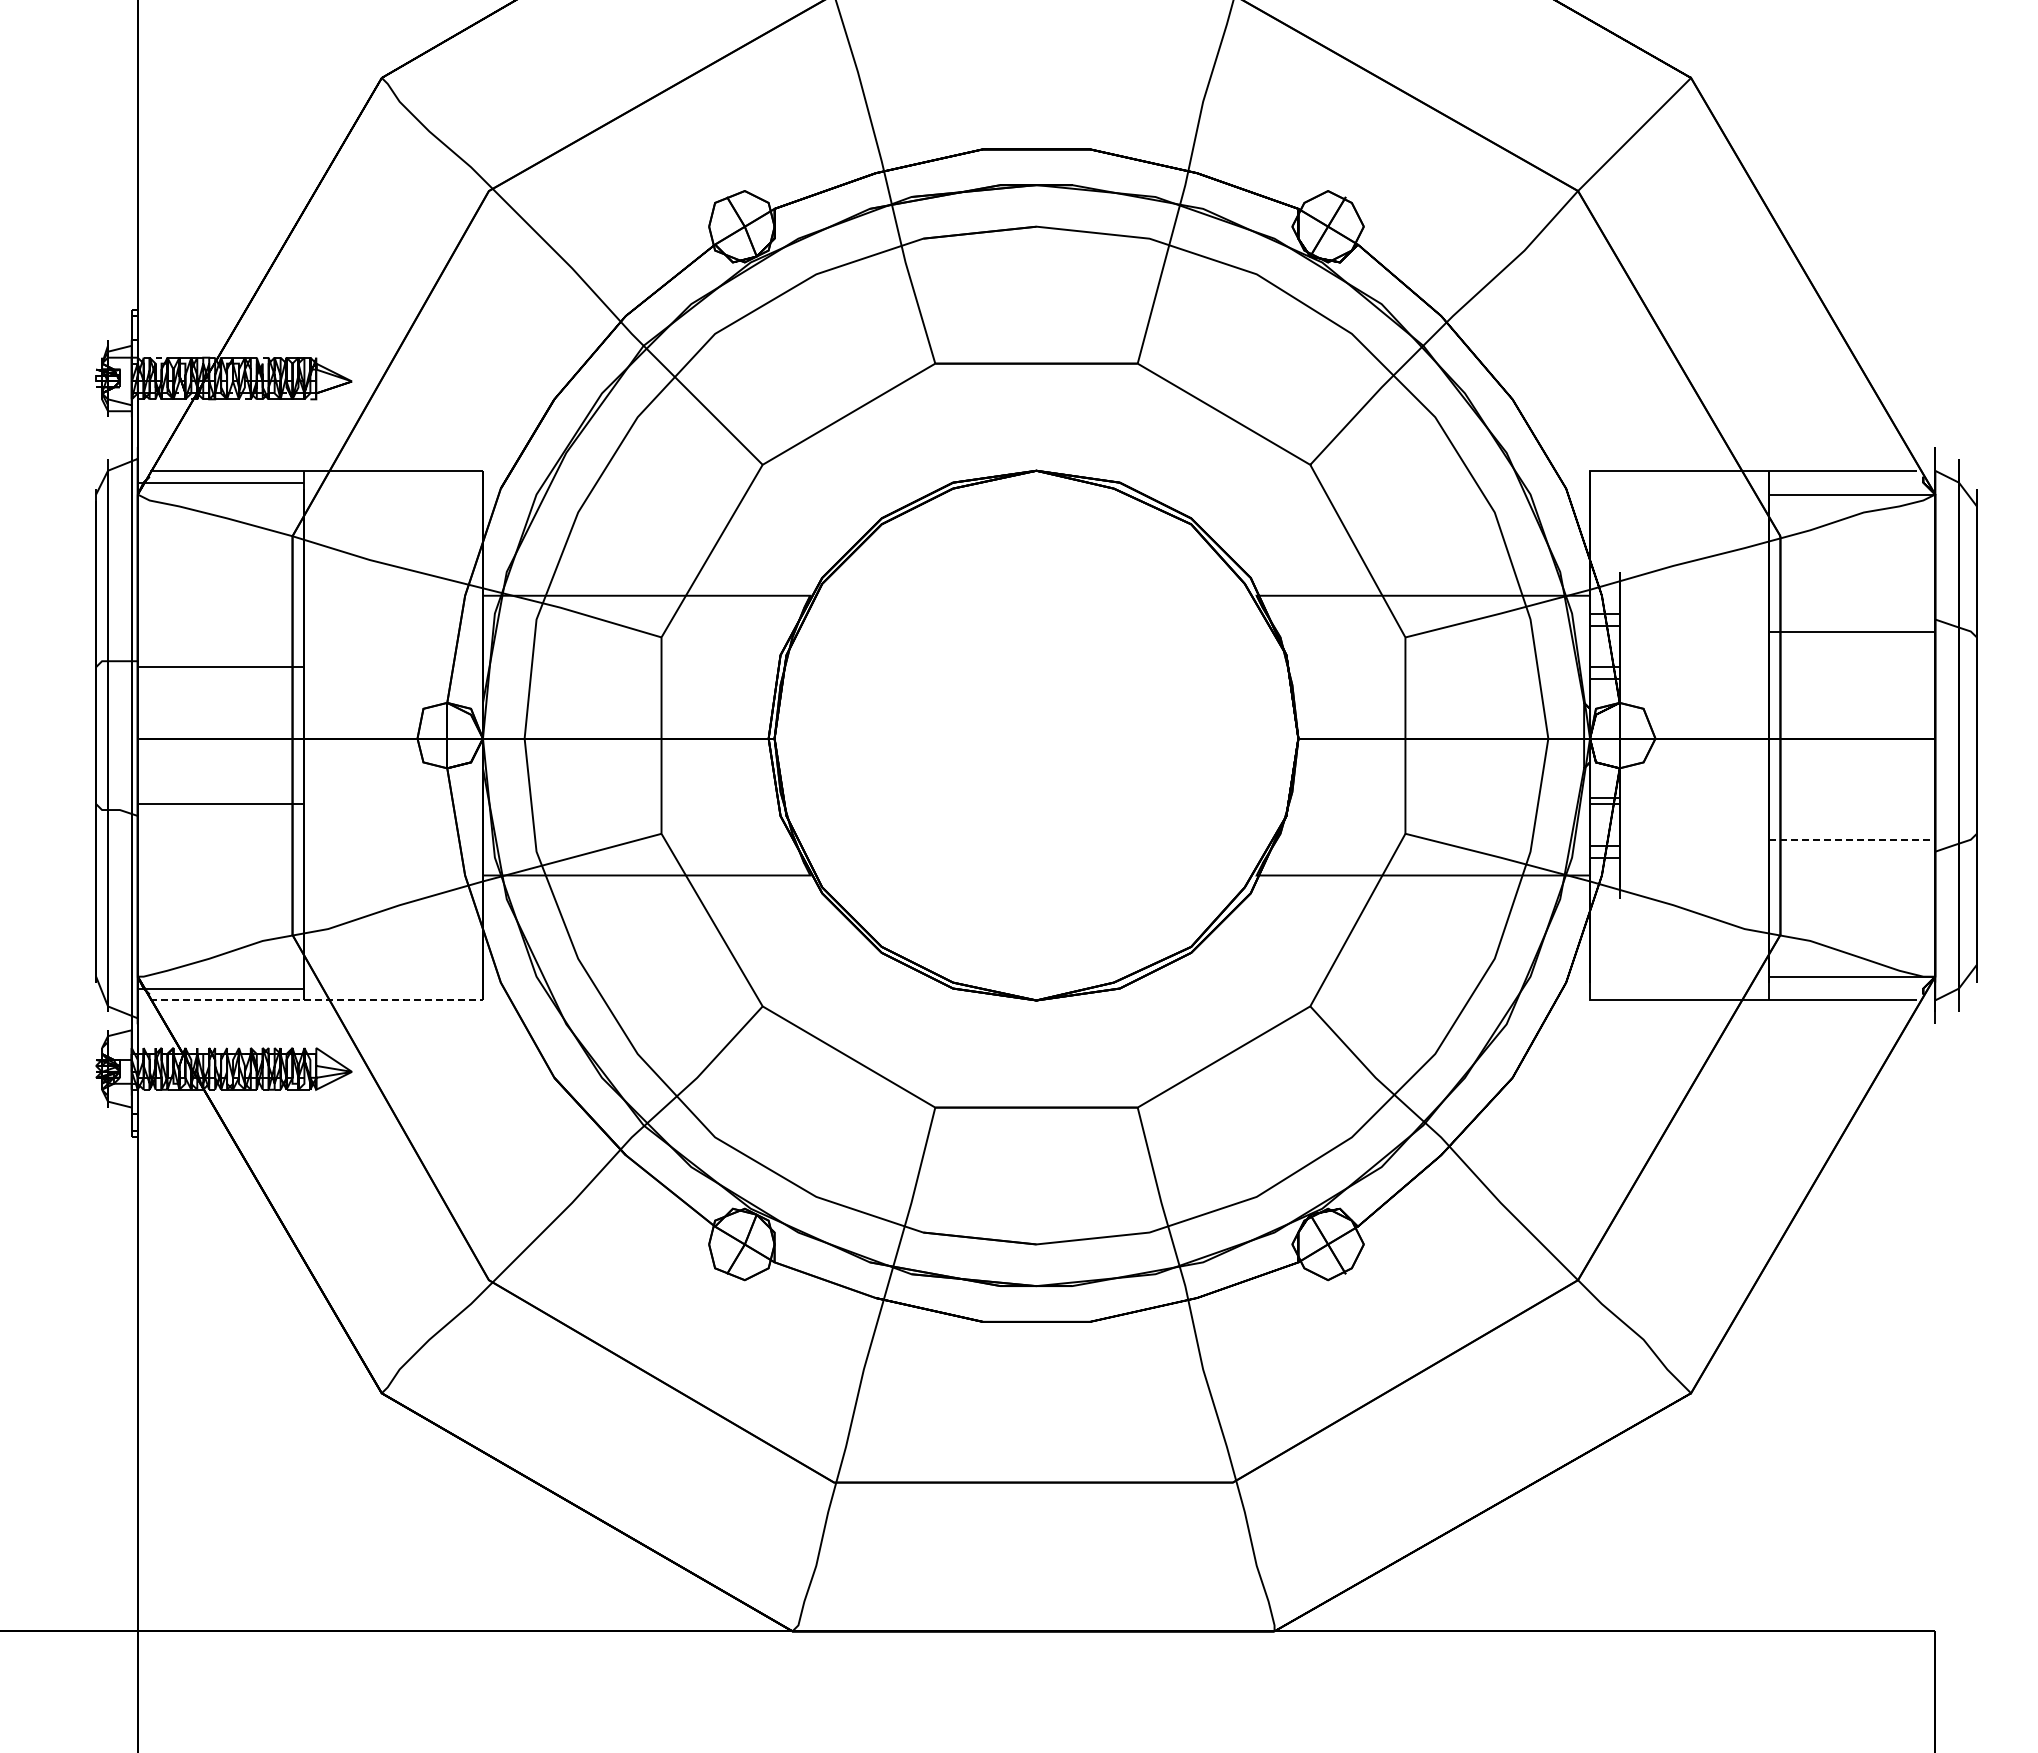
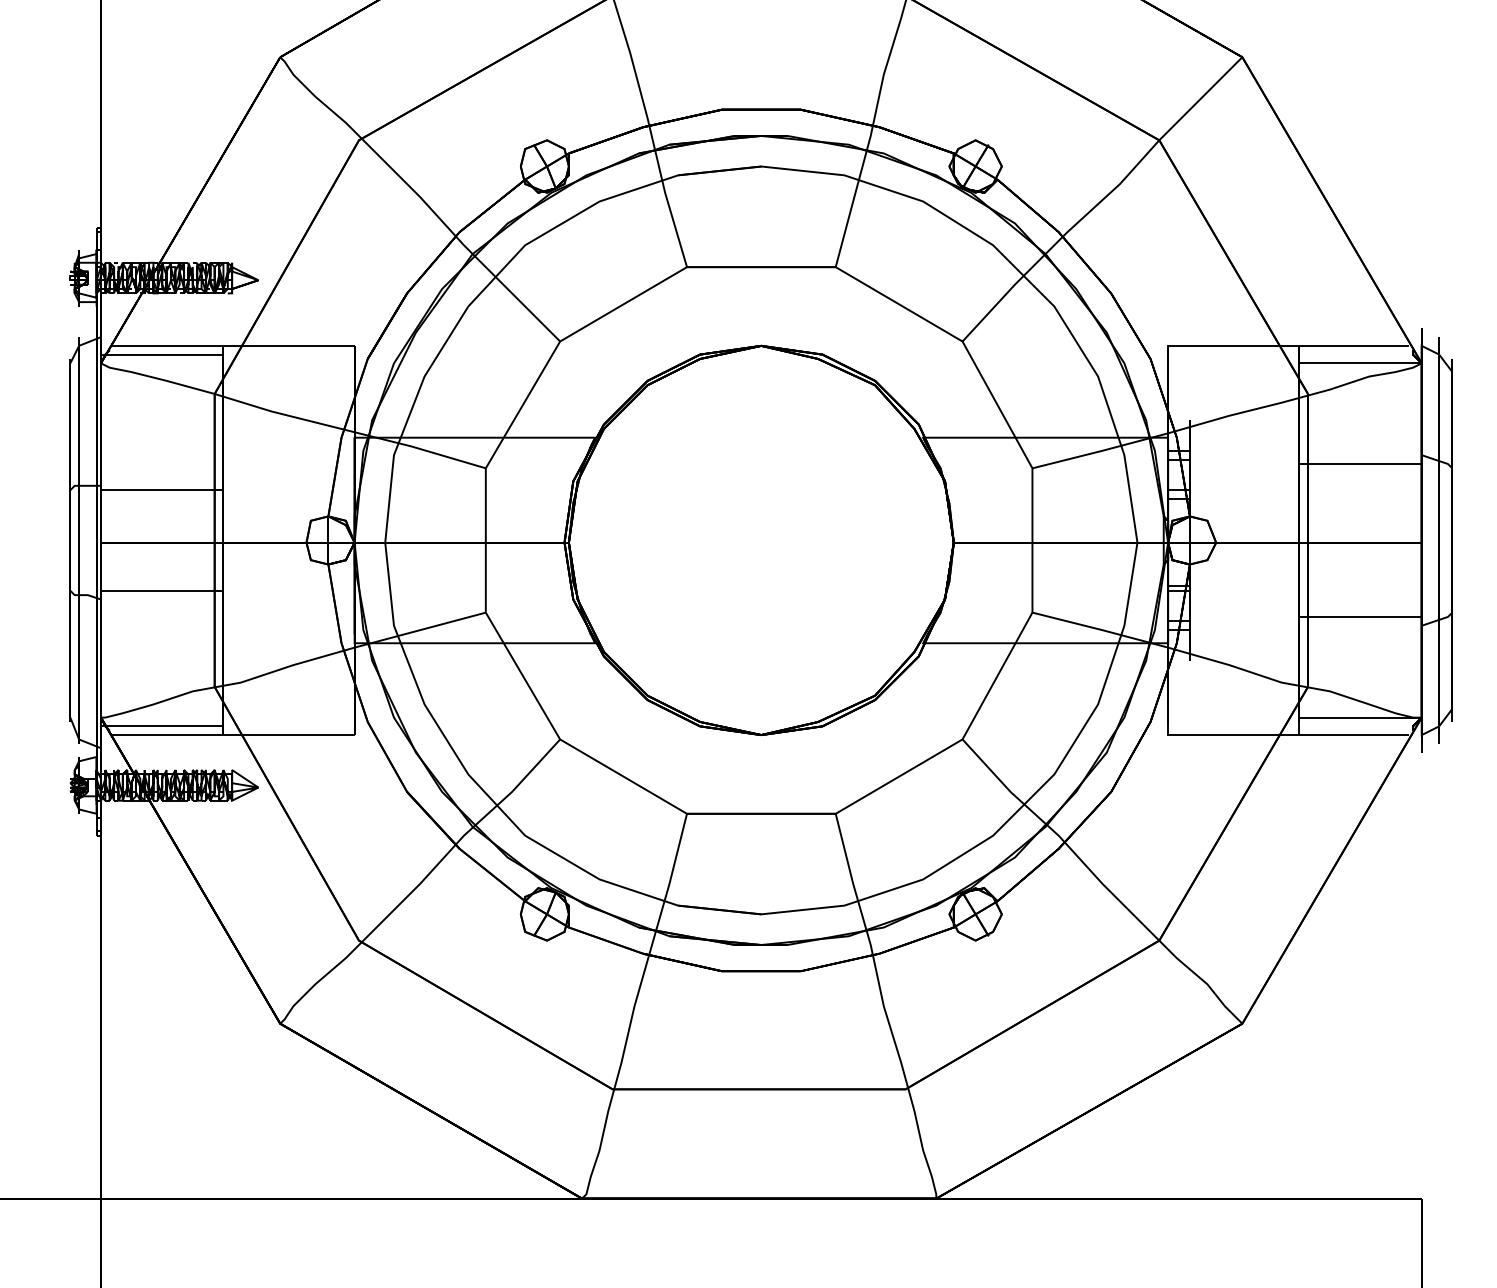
line: (1852, 839) -> (1360, 616), dashed -> solid
line: (316, 1000) -> (232, 735), dashed -> solid

